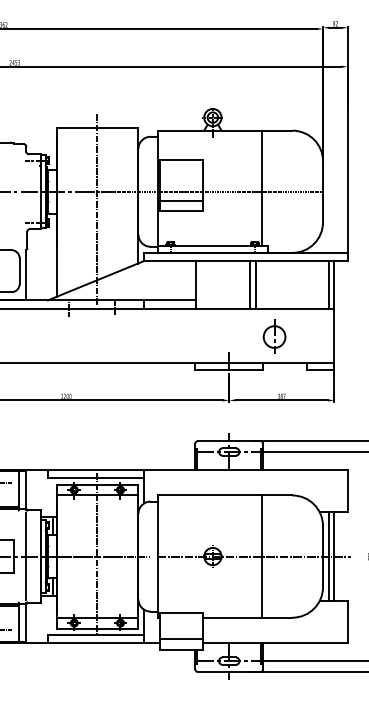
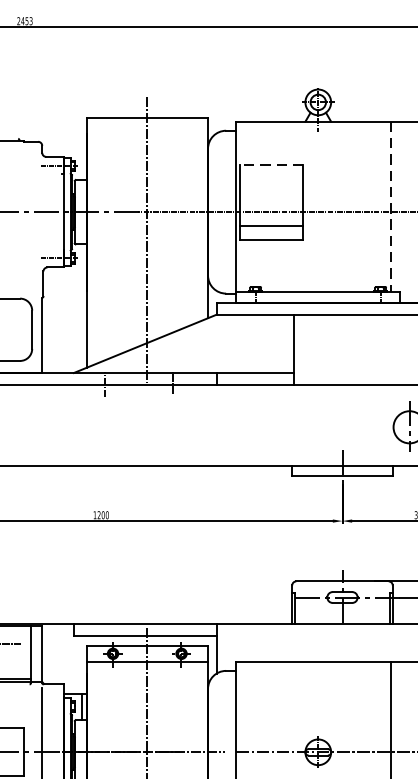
line: (180, 160) -> (270, 165), solid -> dashed
line: (261, 188) -> (390, 207), solid -> dashed
line: (255, 284) -> (381, 349), removed
line: (250, 285) -> (373, 350), removed

